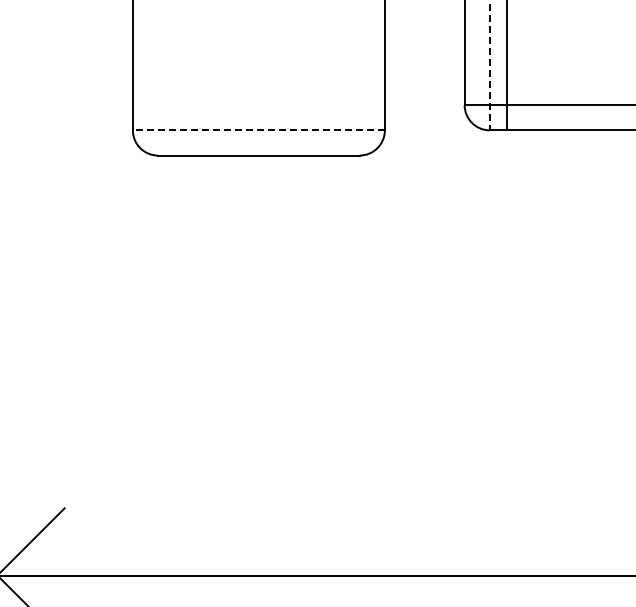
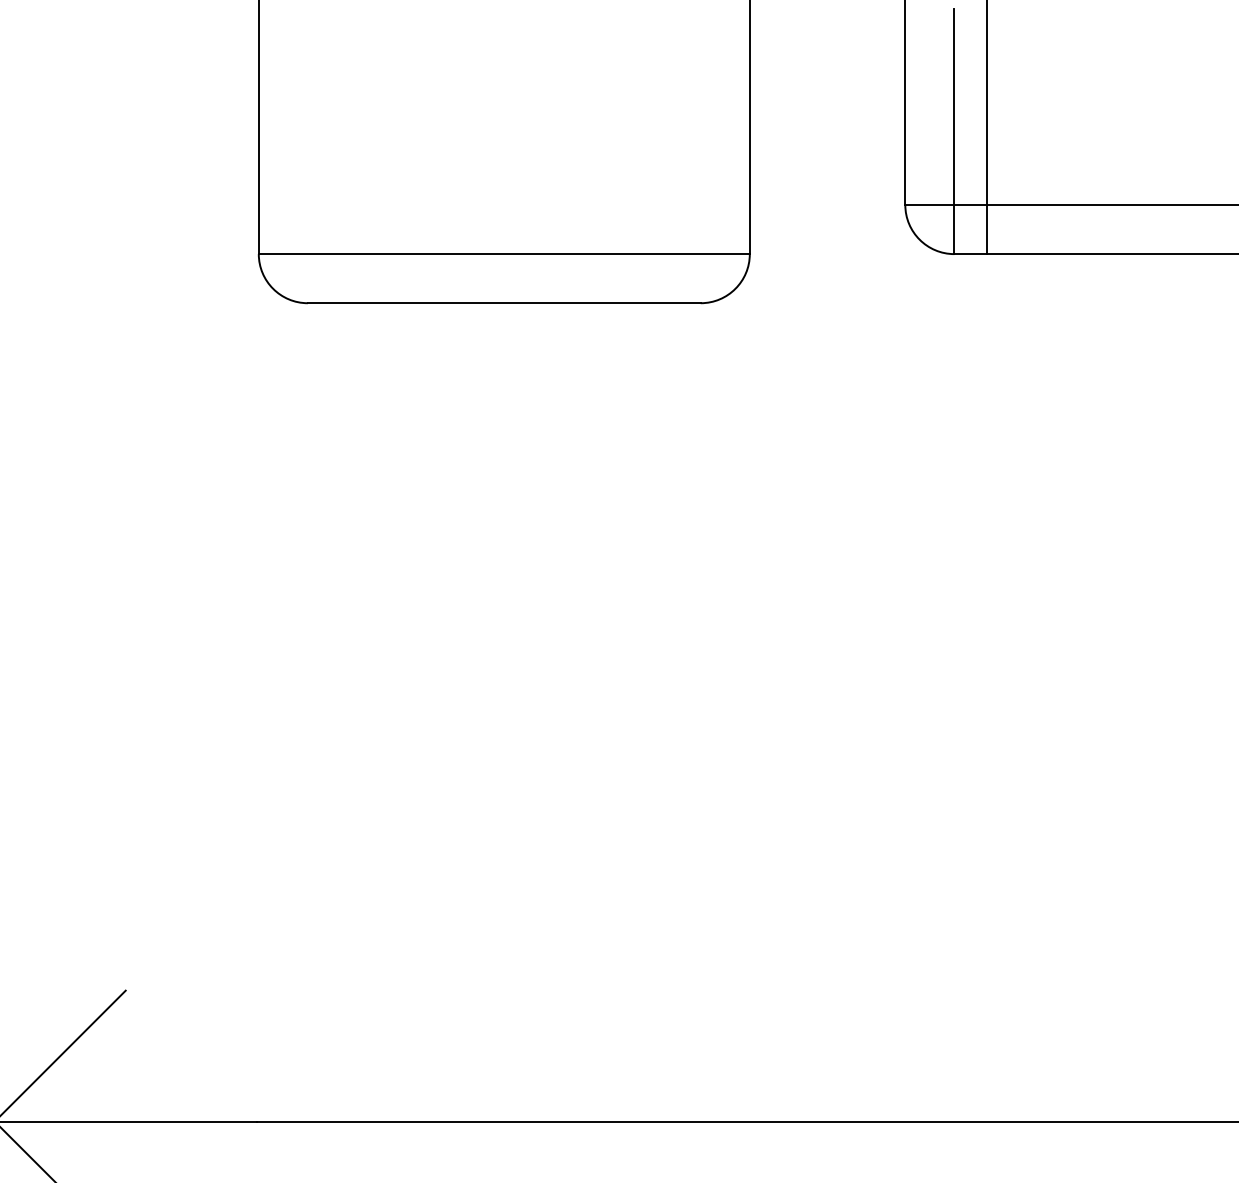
line: (489, 67) -> (953, 131), dashed -> solid
line: (258, 130) -> (503, 254), dashed -> solid

